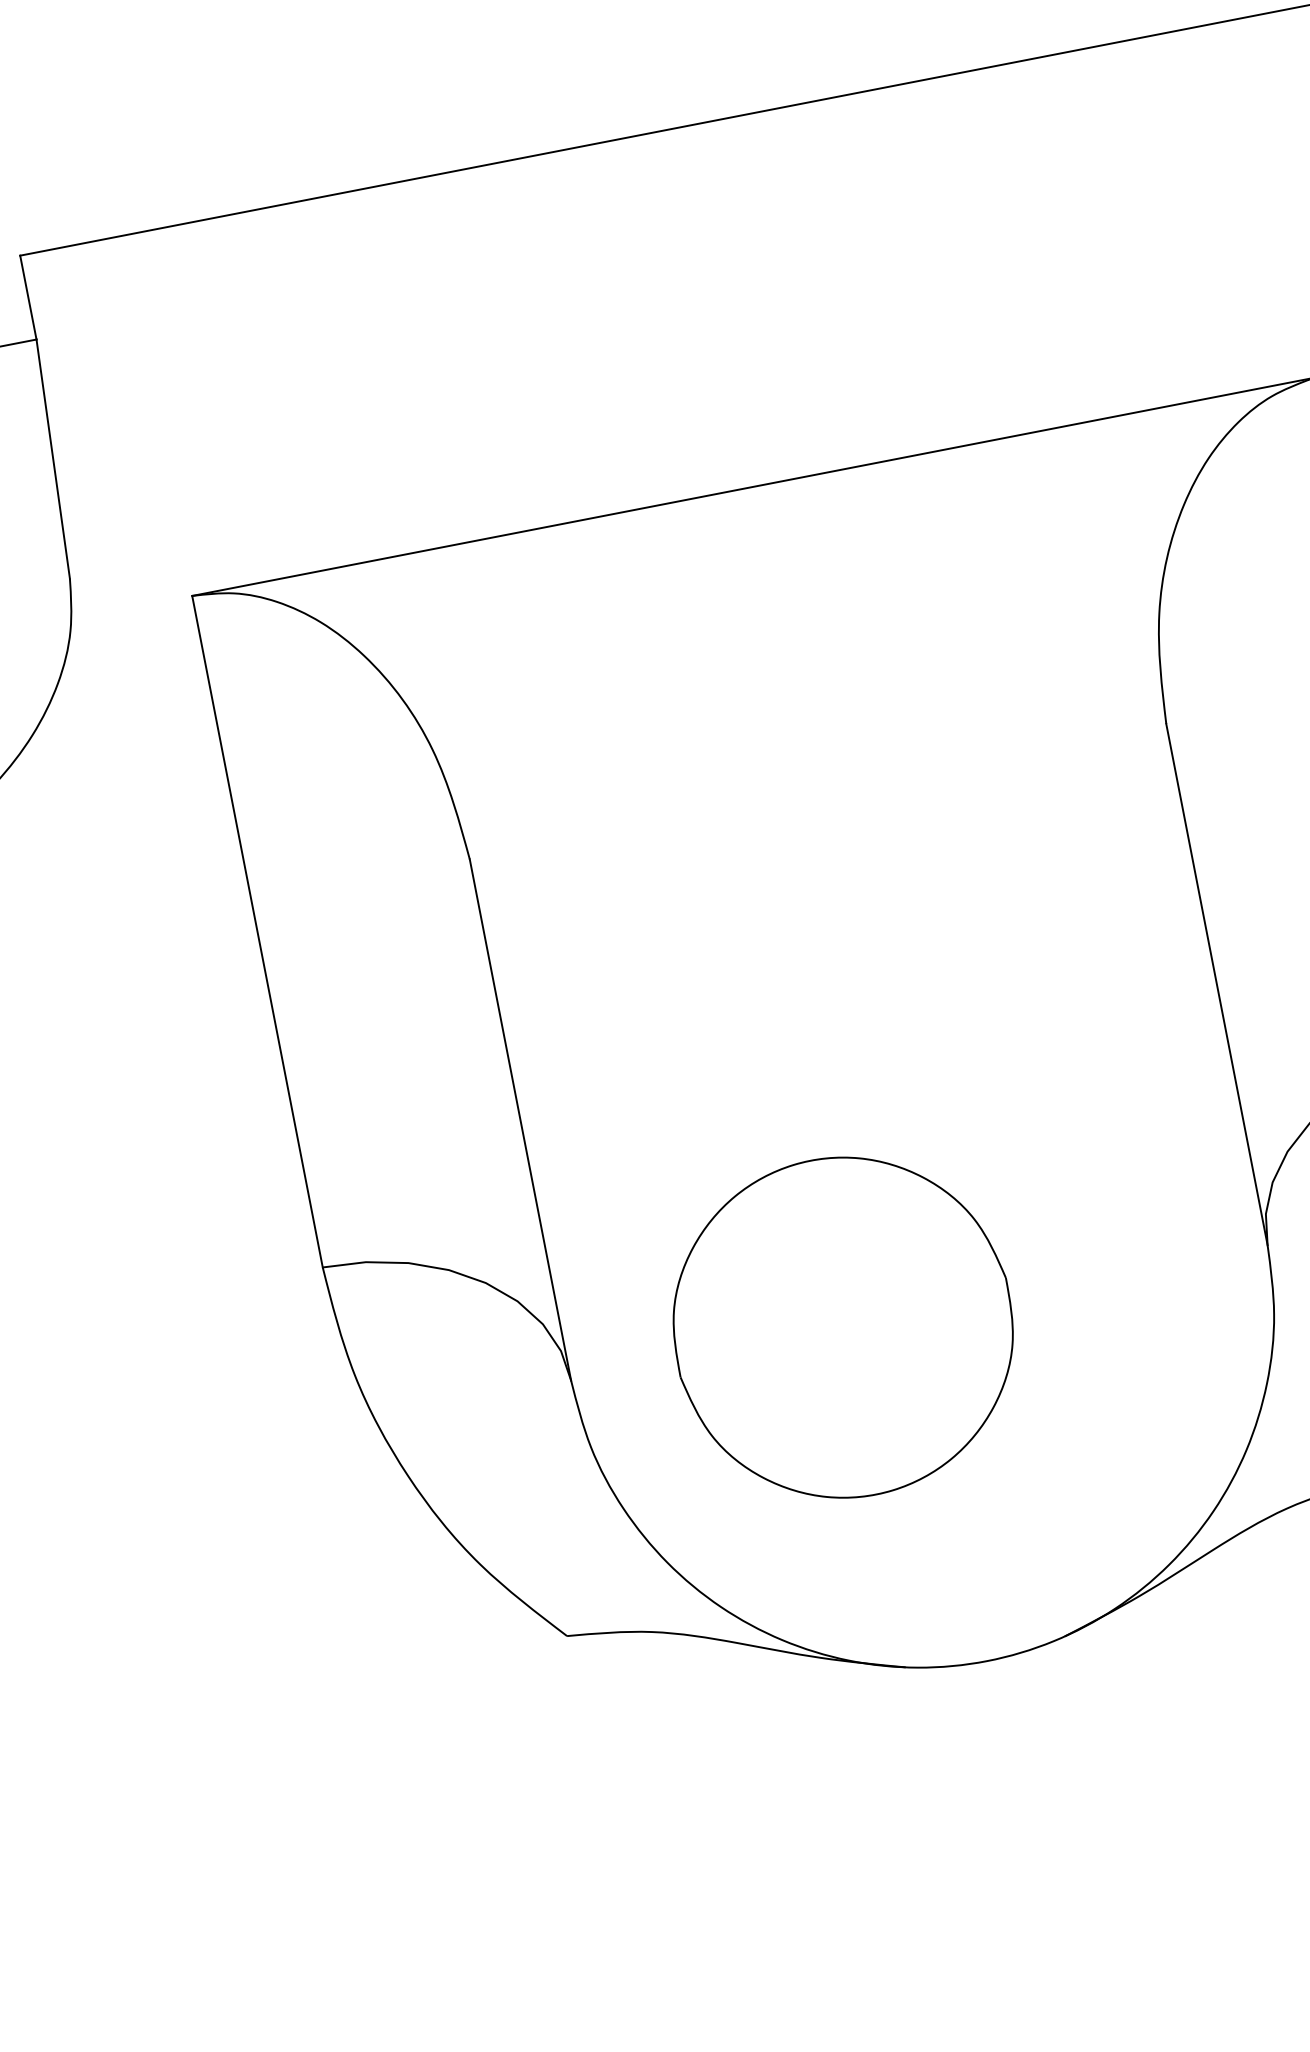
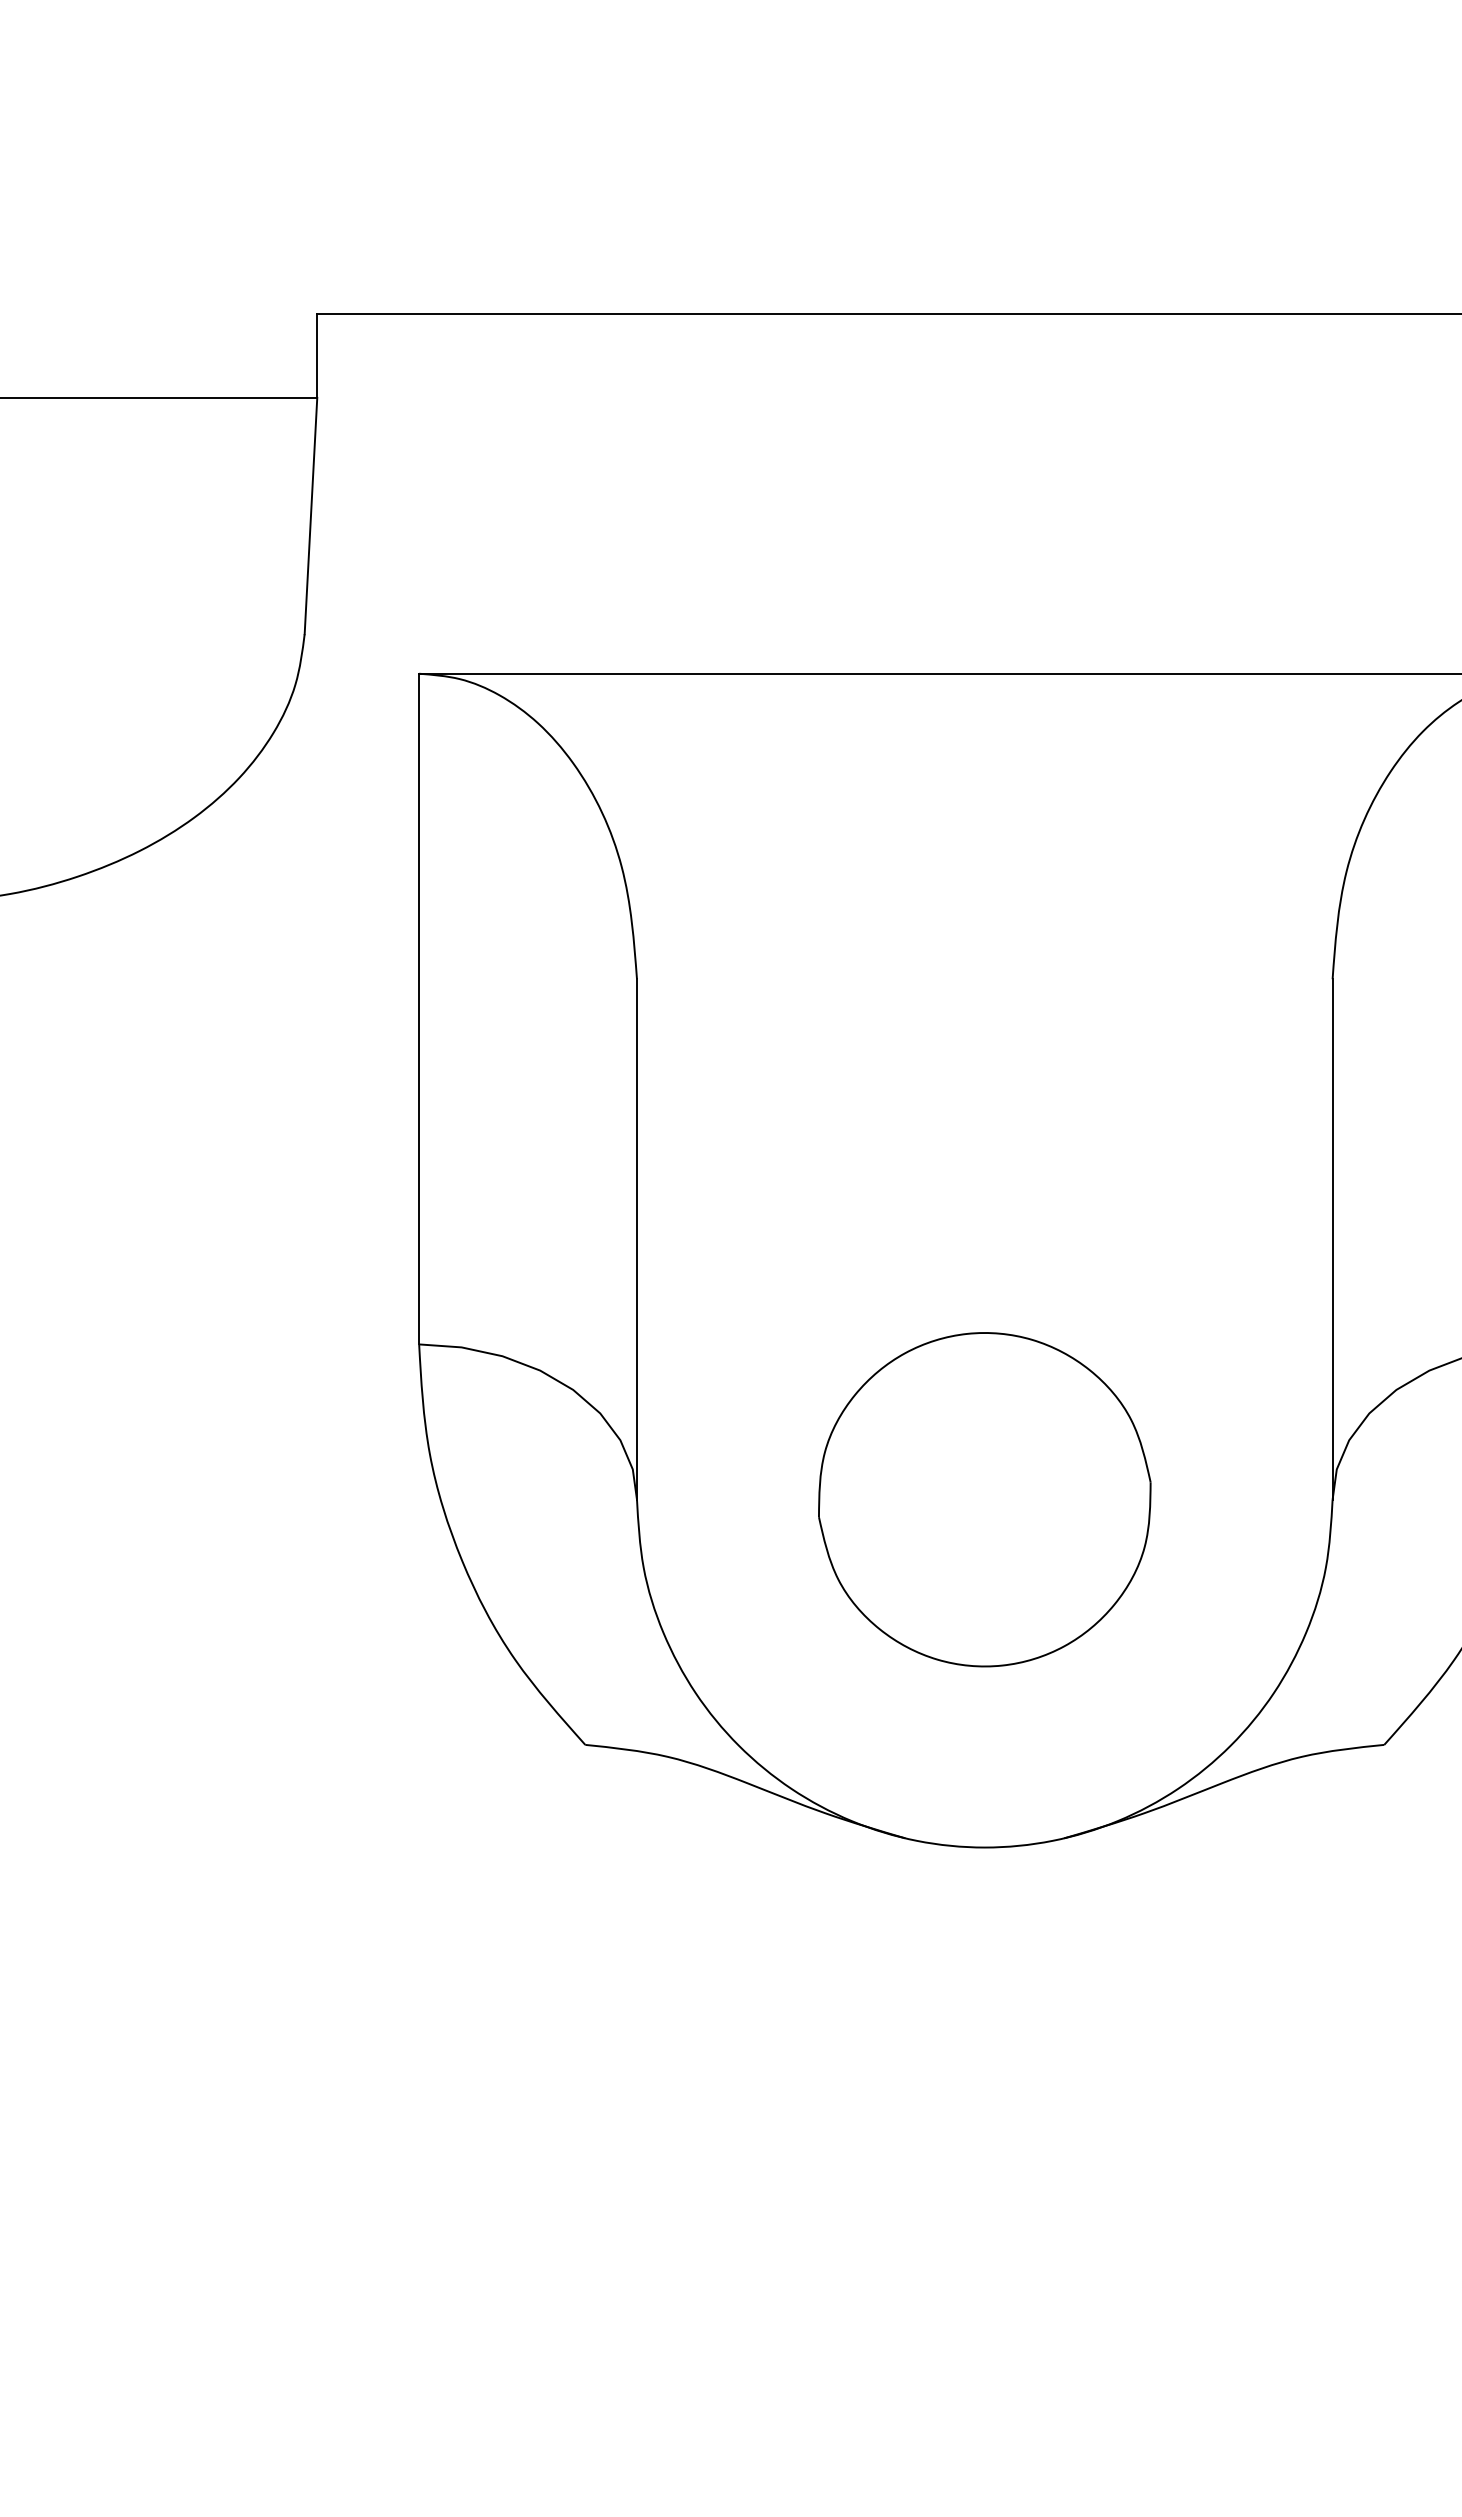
part: (842, 1327) -> (984, 1499), moved

